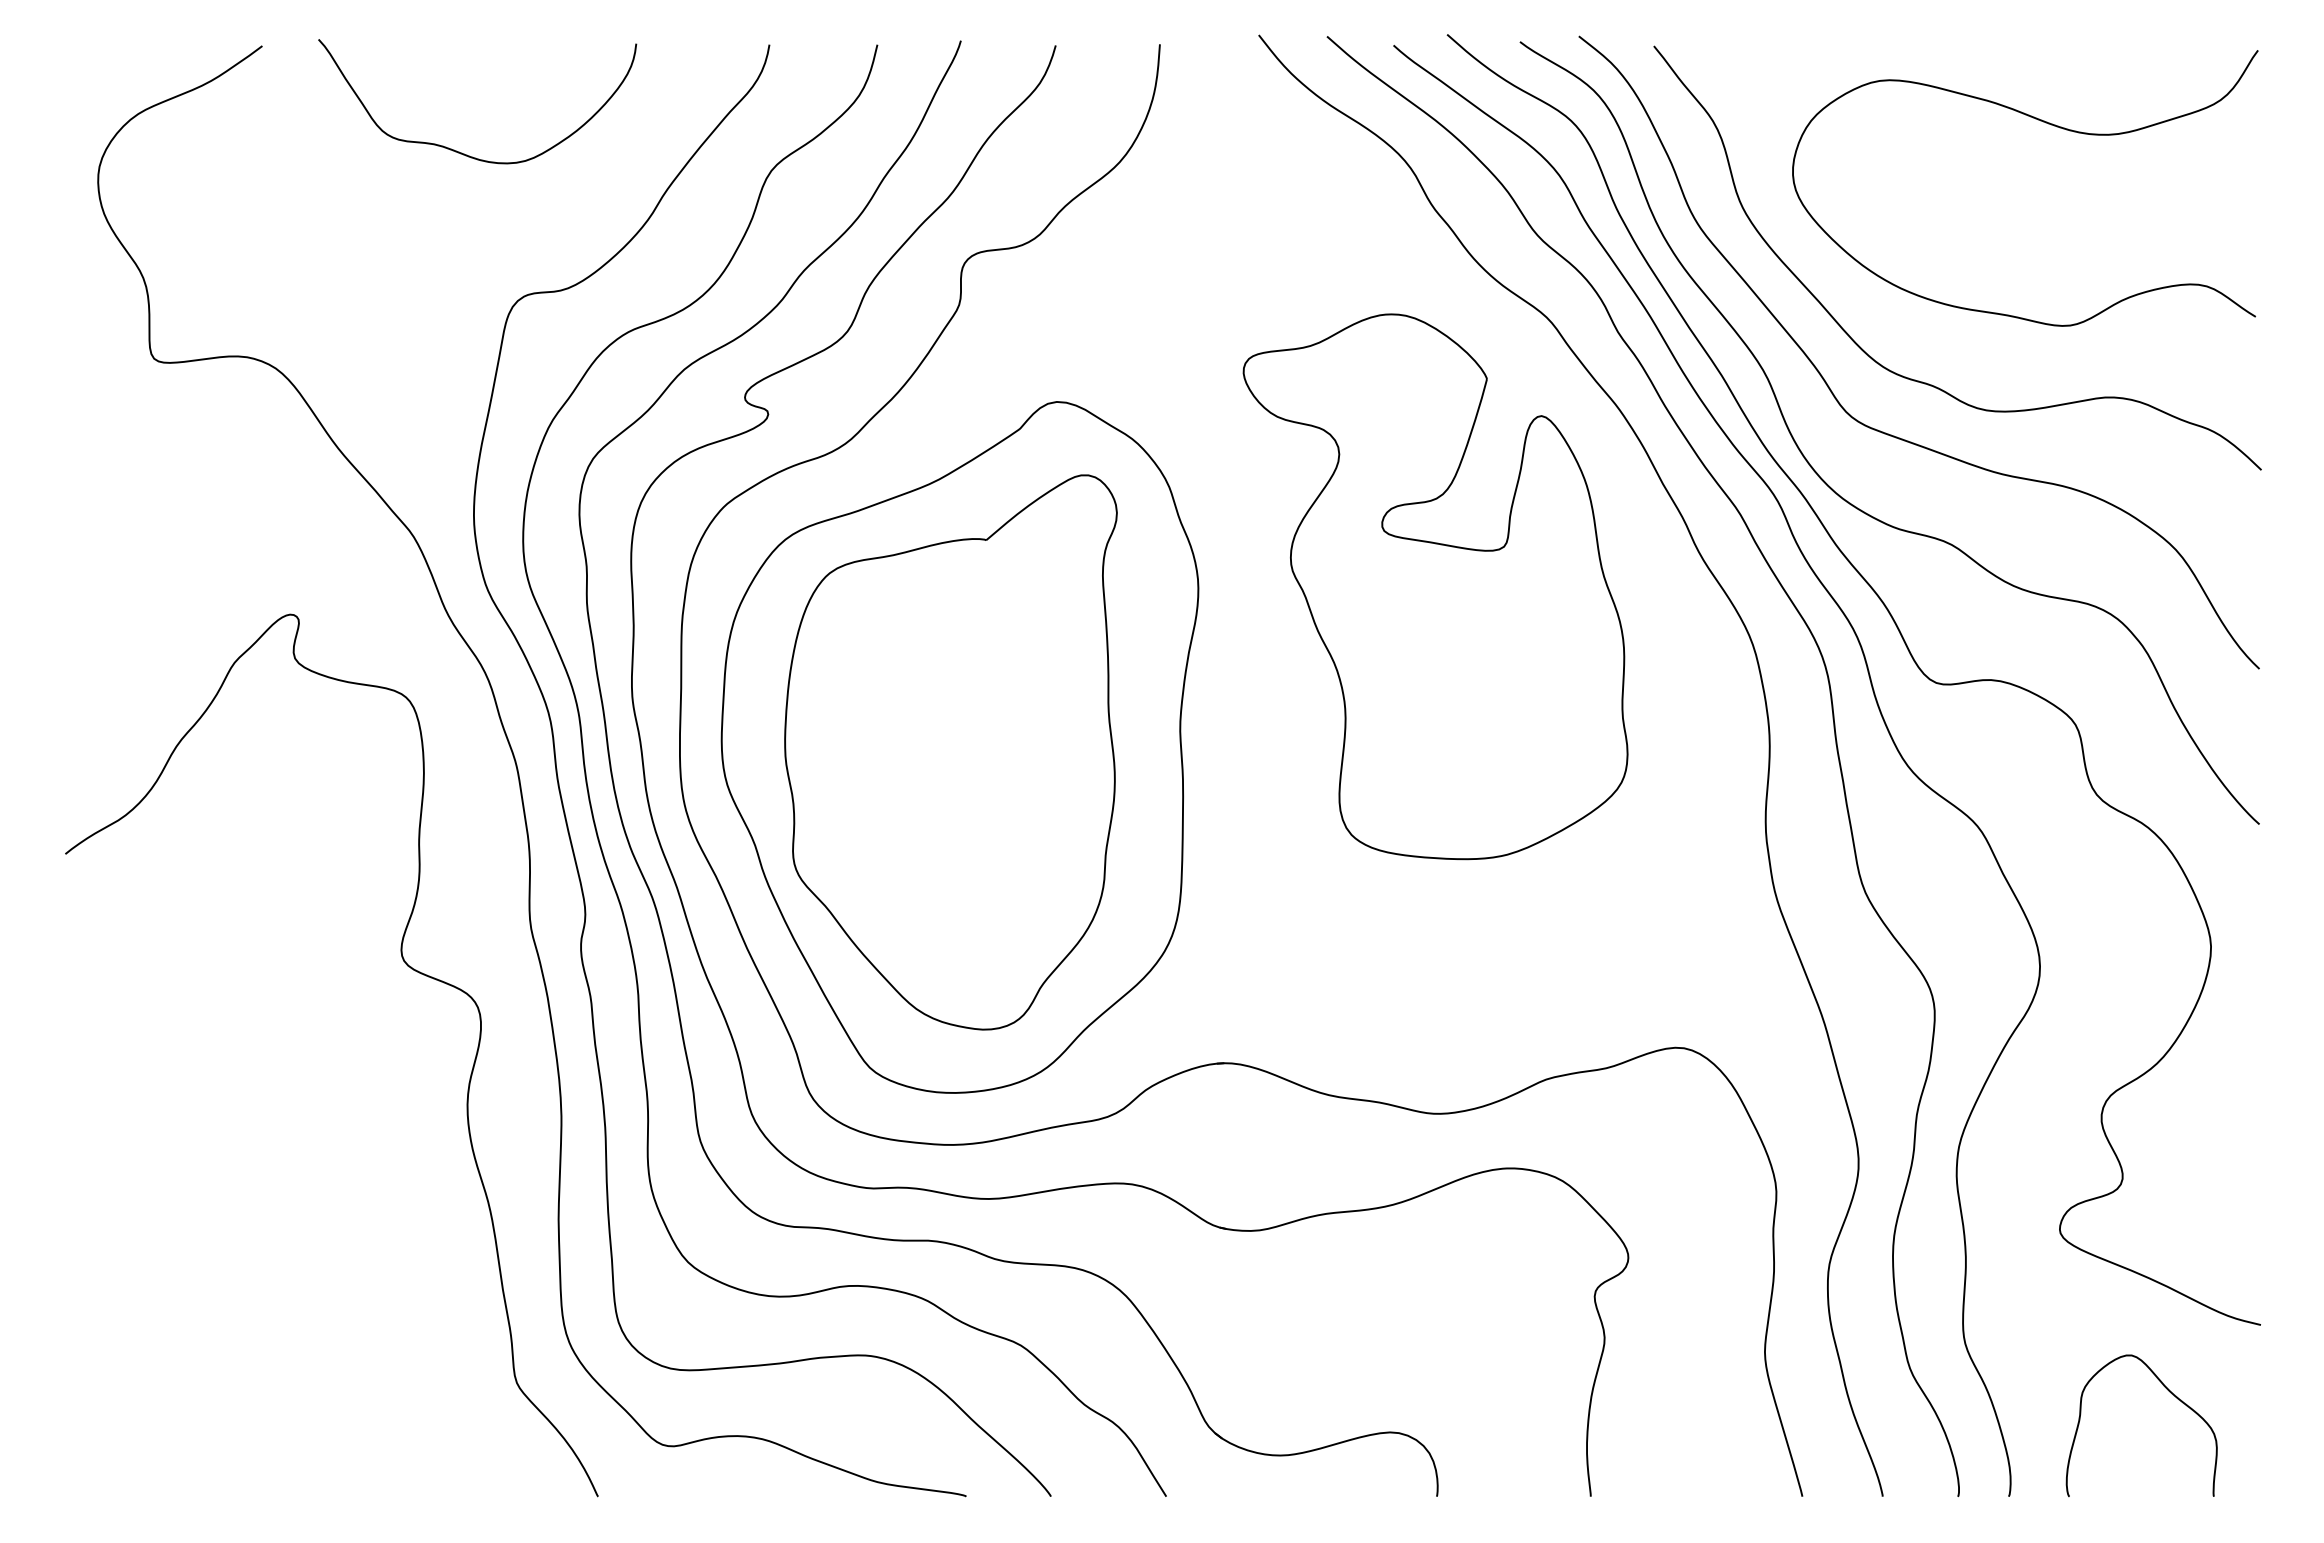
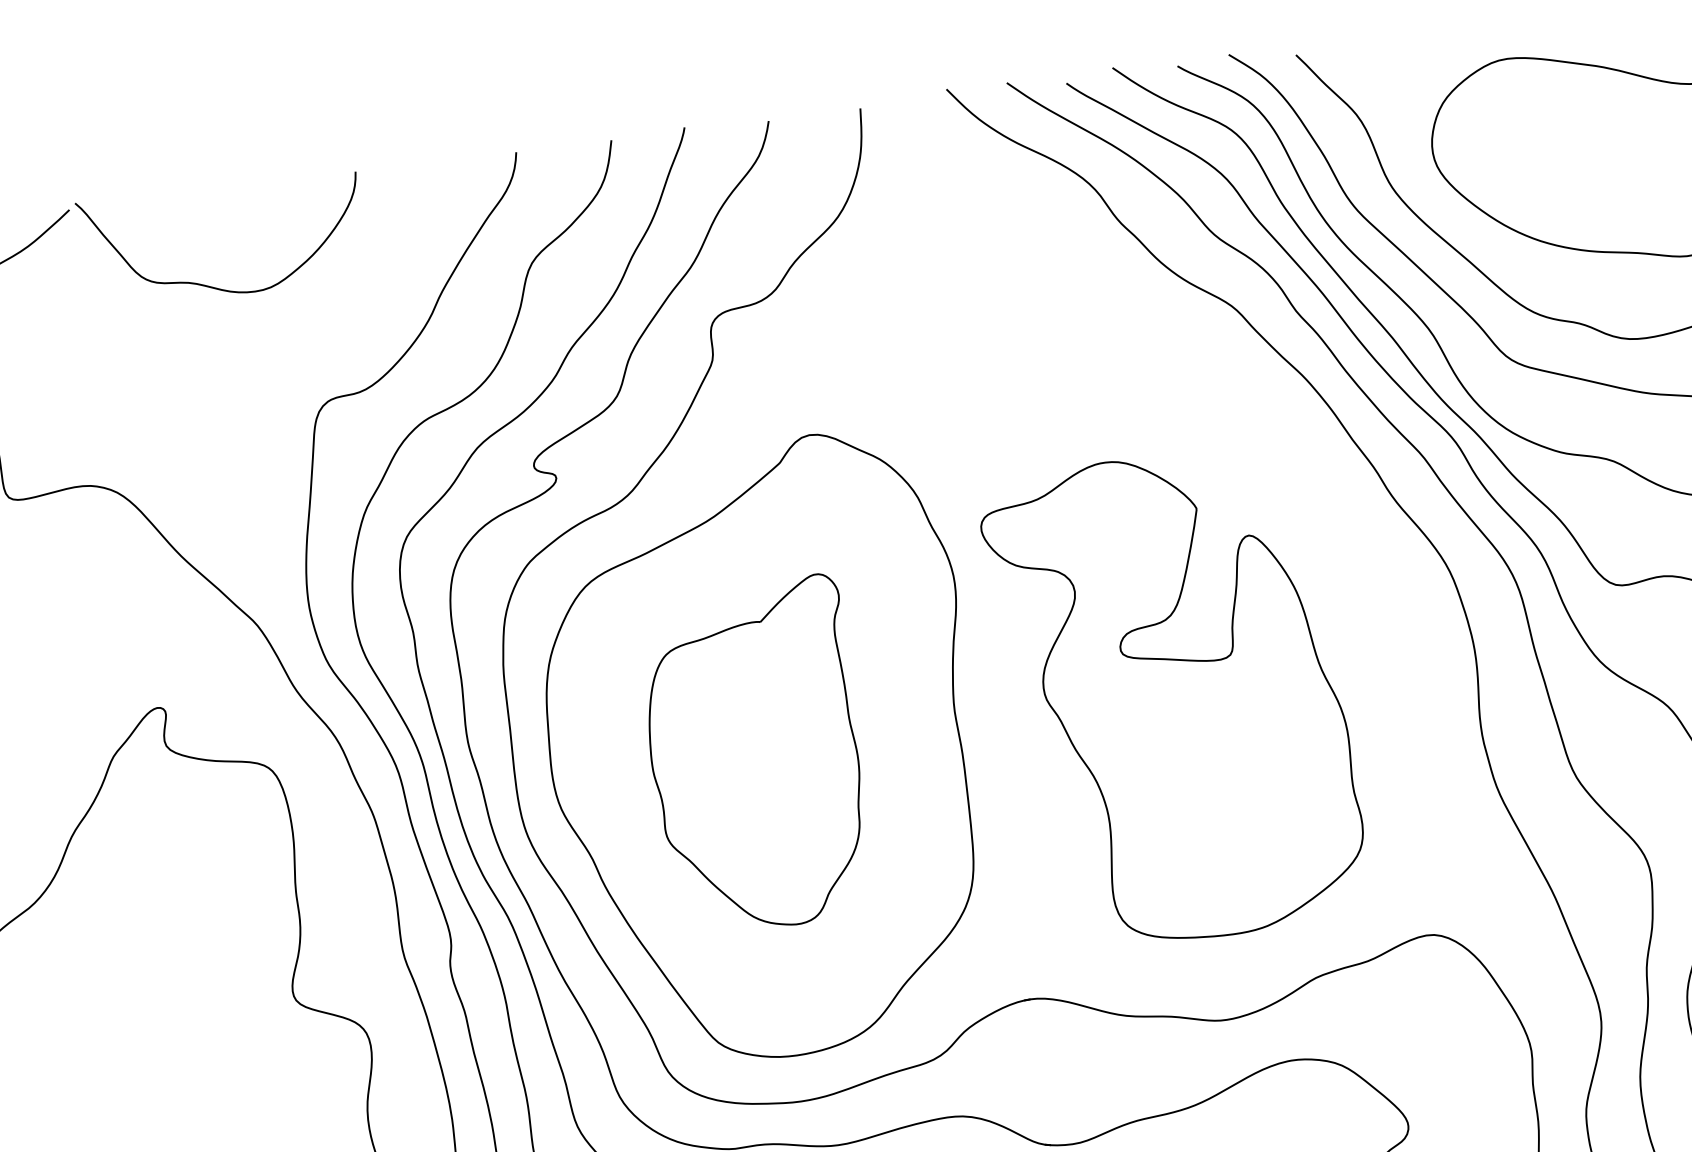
curve: (459, 151) -> (211, 286), moved
part: (1435, 586) -> (1174, 697), moved
part: (950, 752) -> (754, 755), size x0.7

